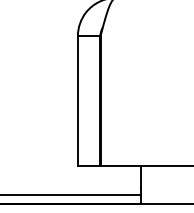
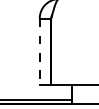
line: (77, 102) -> (39, 52), solid -> dashed

